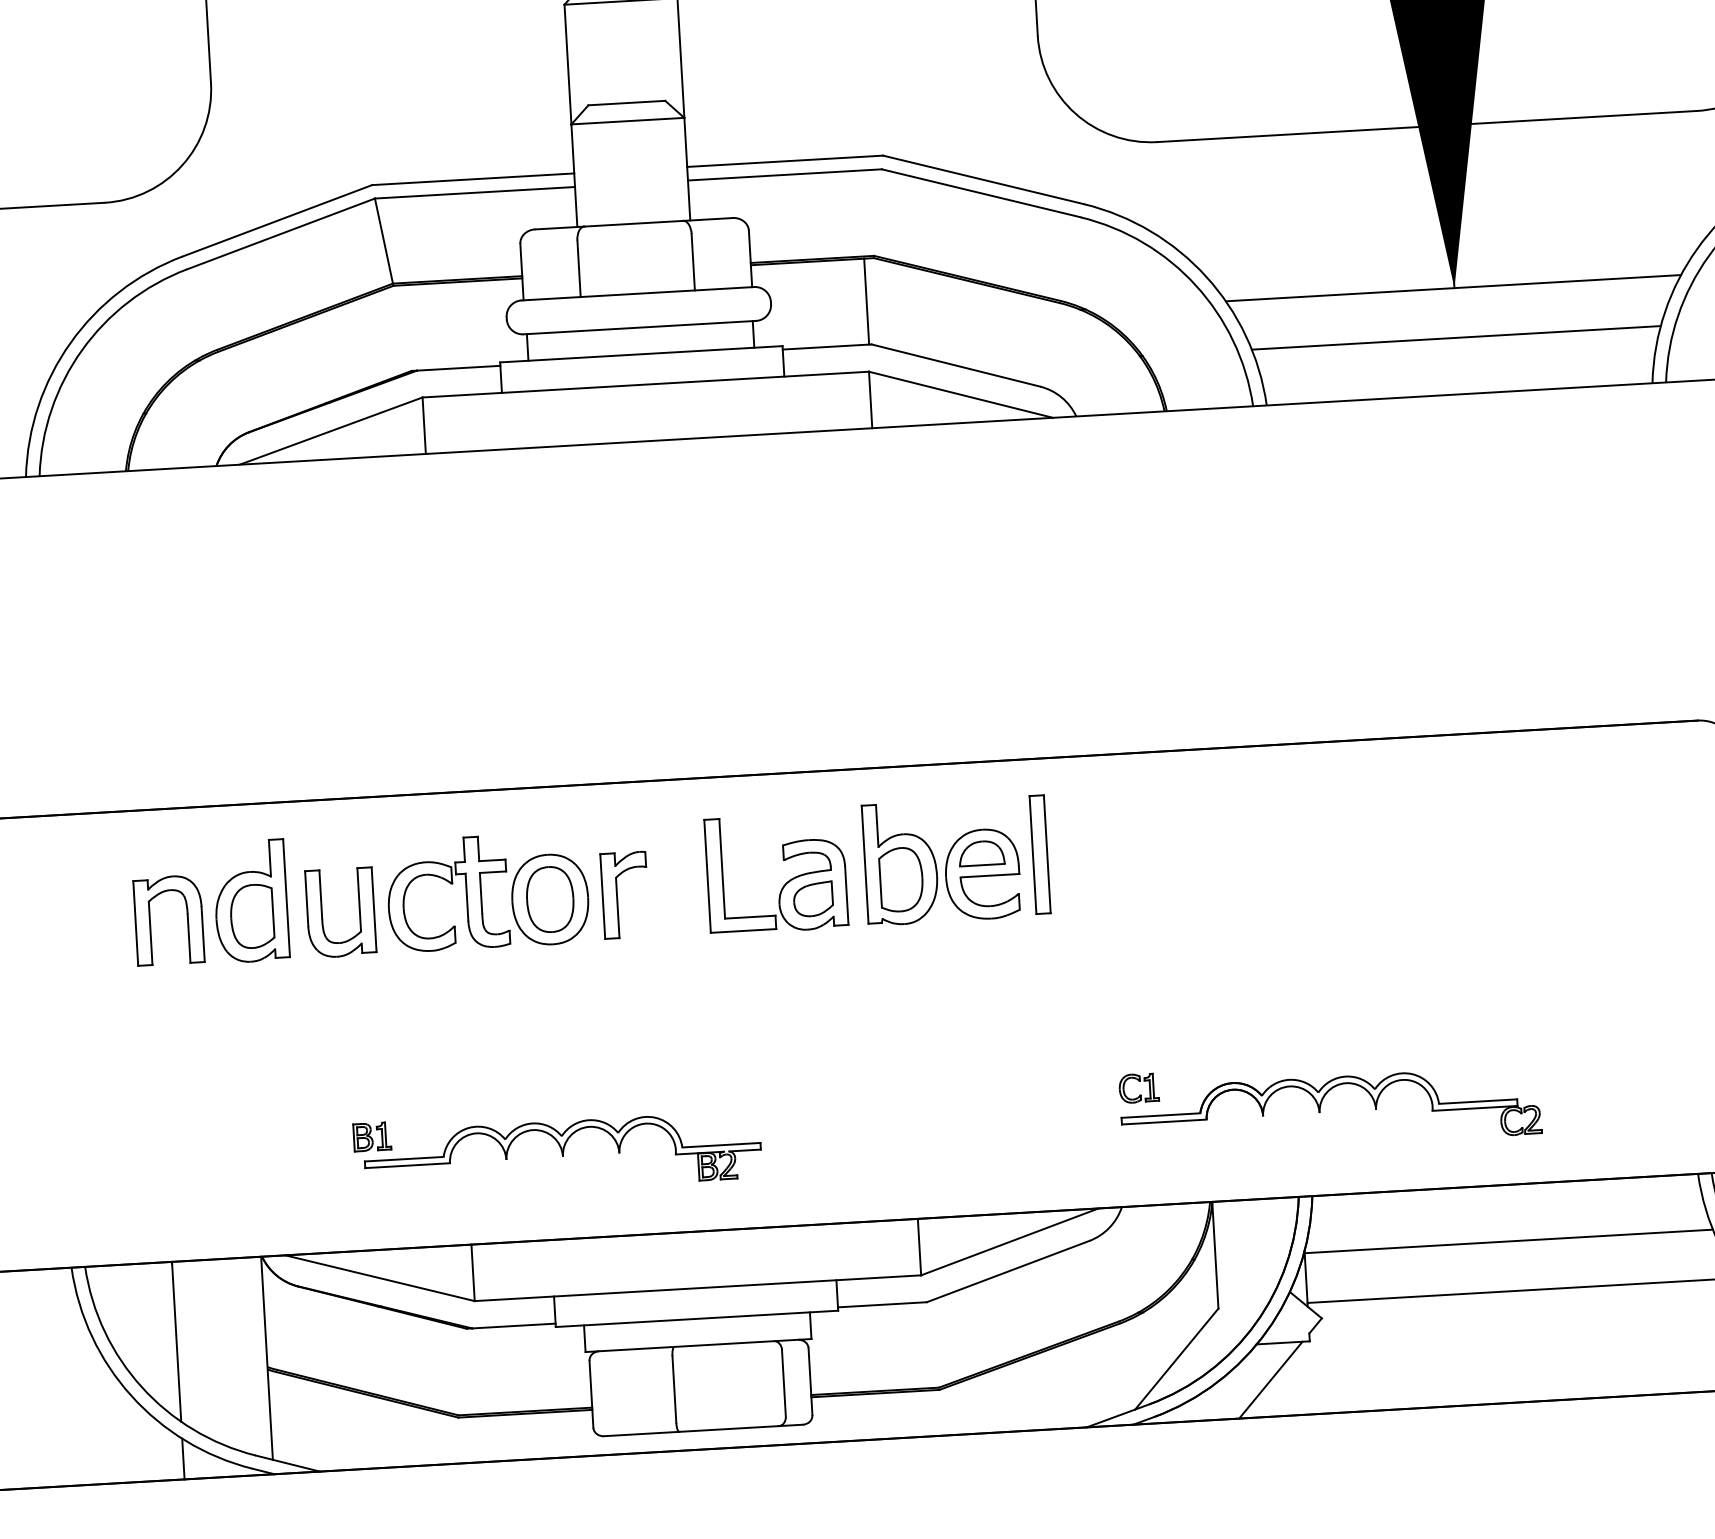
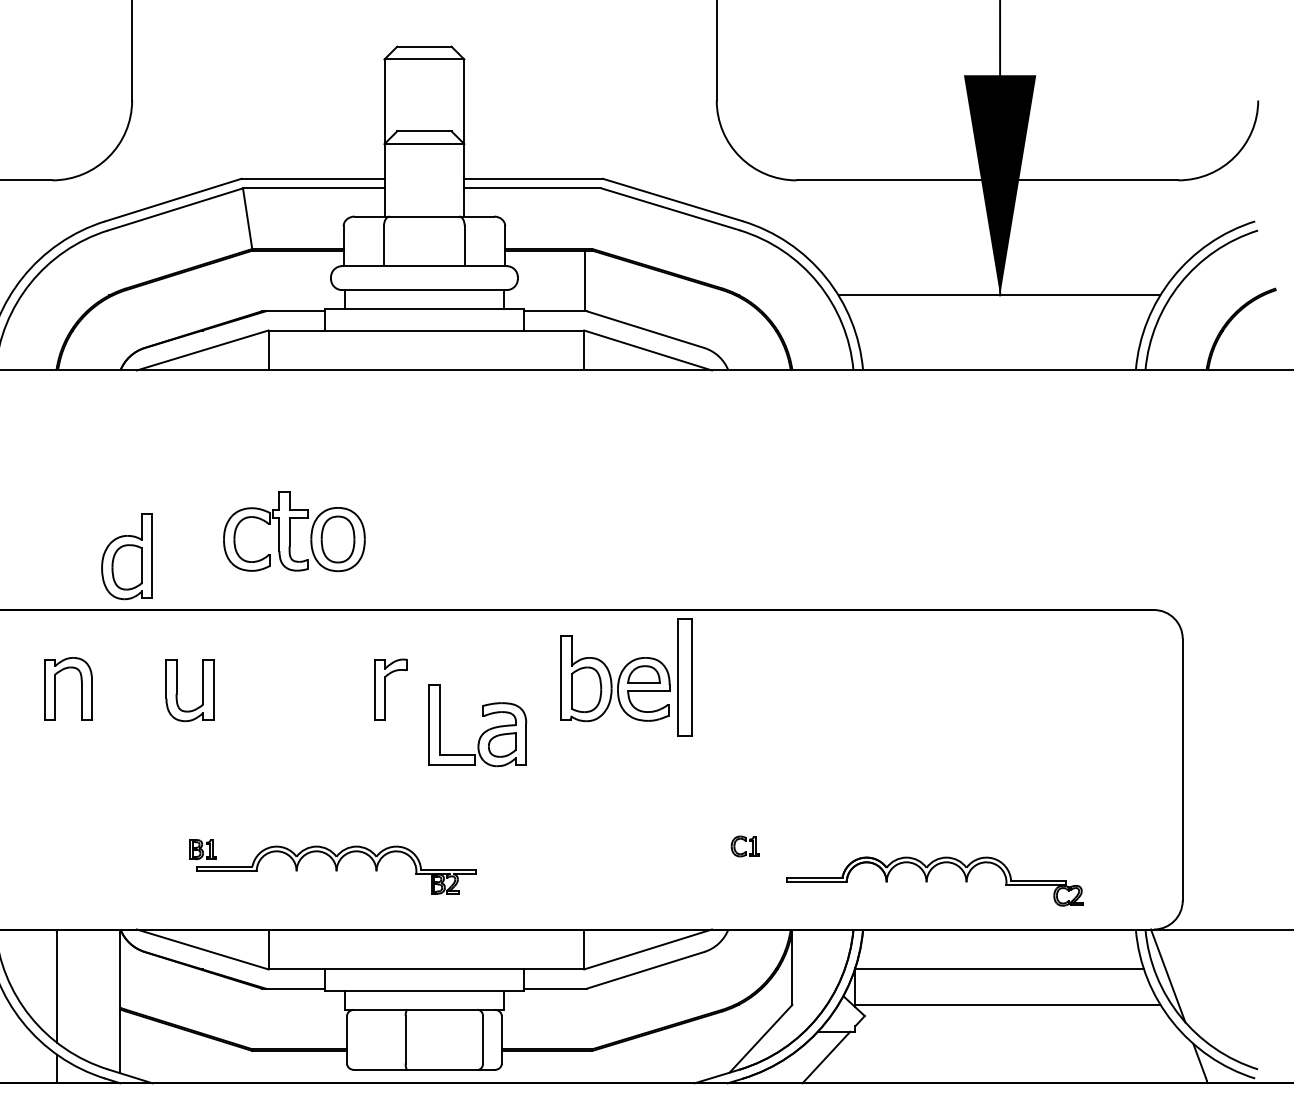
line: (1456, 337) -> (999, 330), removed
part: (1039, 854) -> (684, 677), size x1.4
part: (786, 881) -> (484, 731), moved
part: (487, 891) -> (294, 531), moved
part: (250, 901) -> (126, 556), moved
part: (1320, 1111) -> (927, 881), moved

